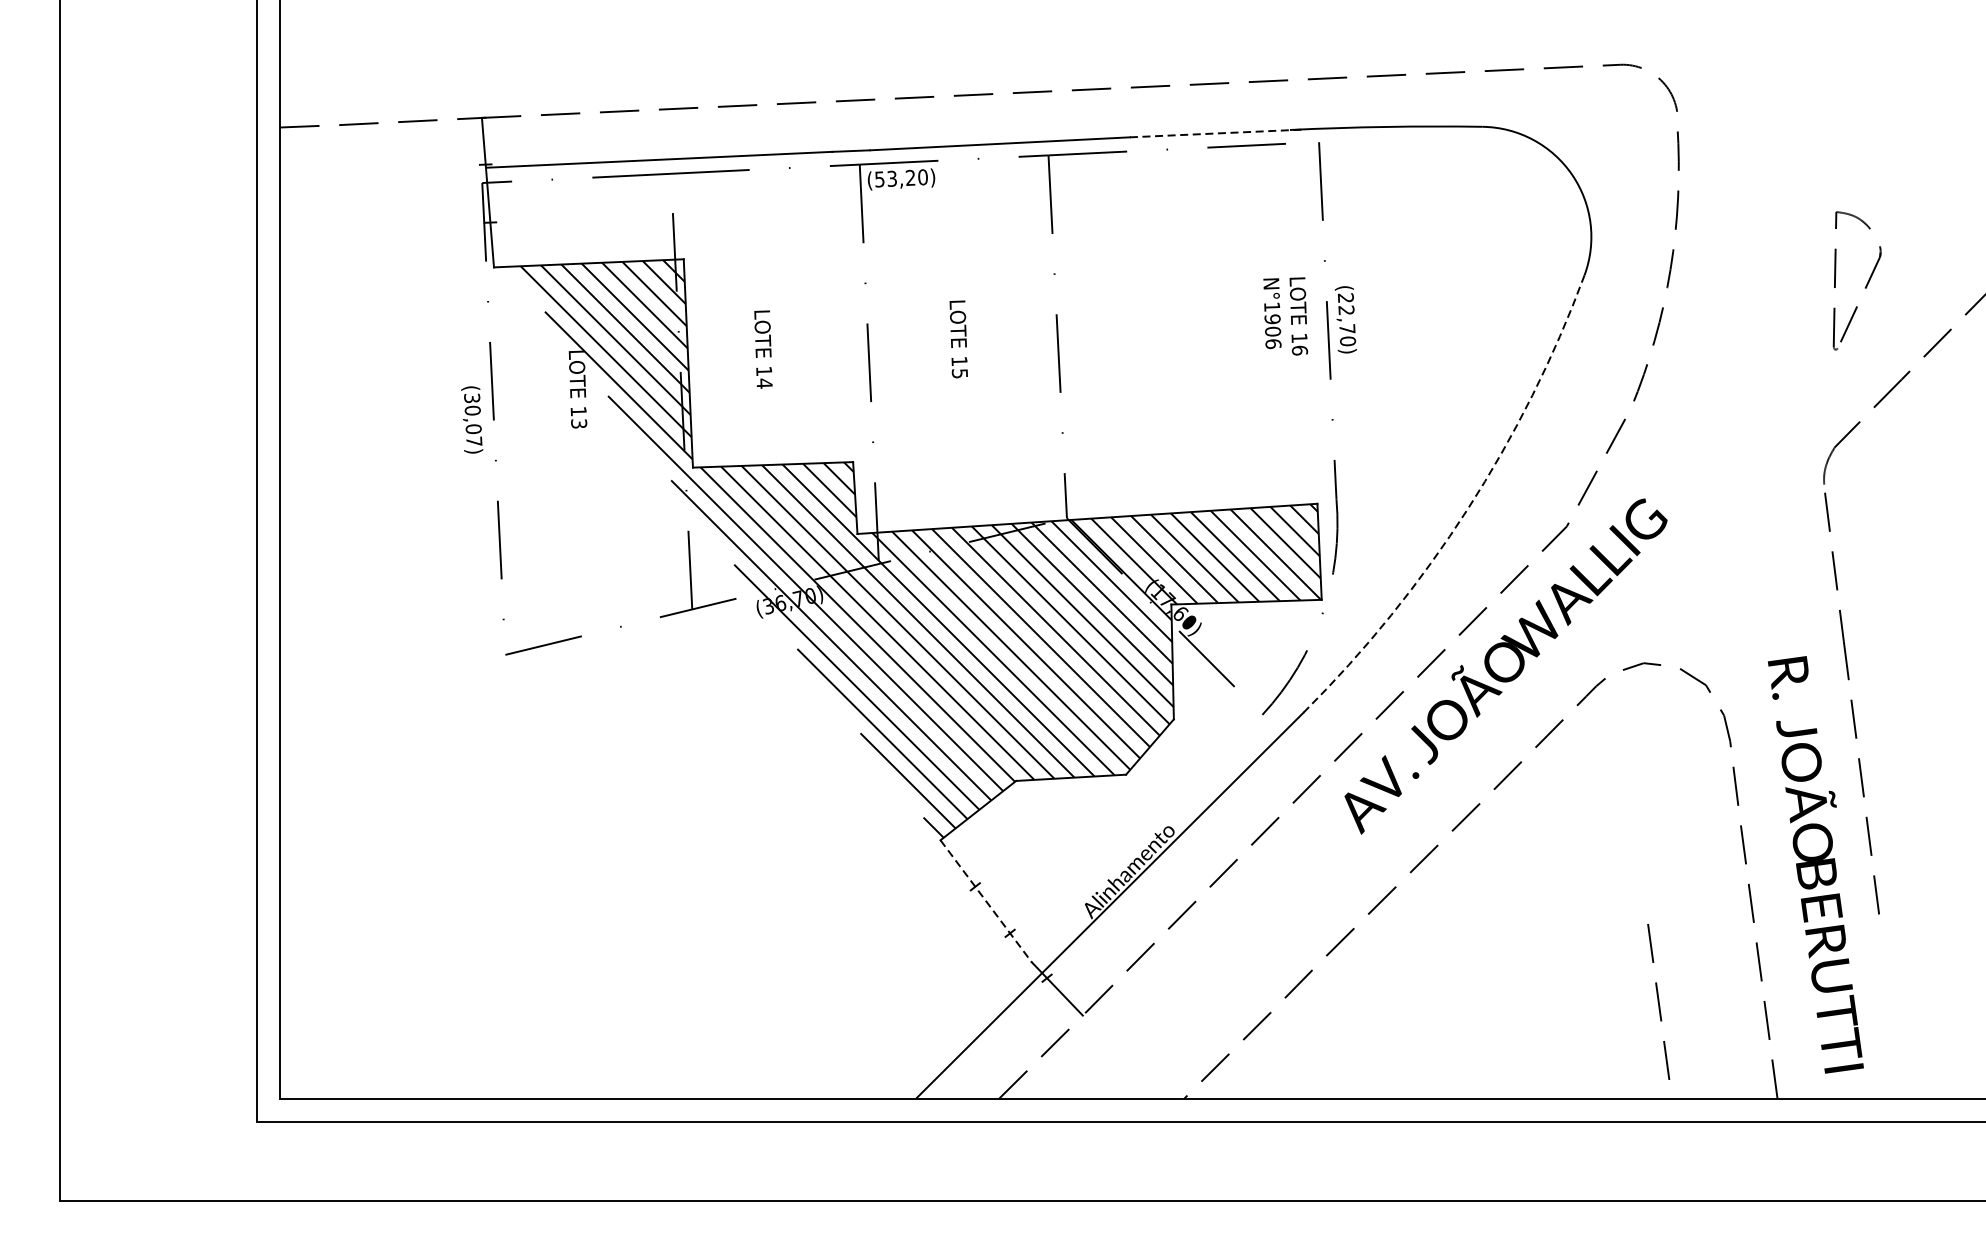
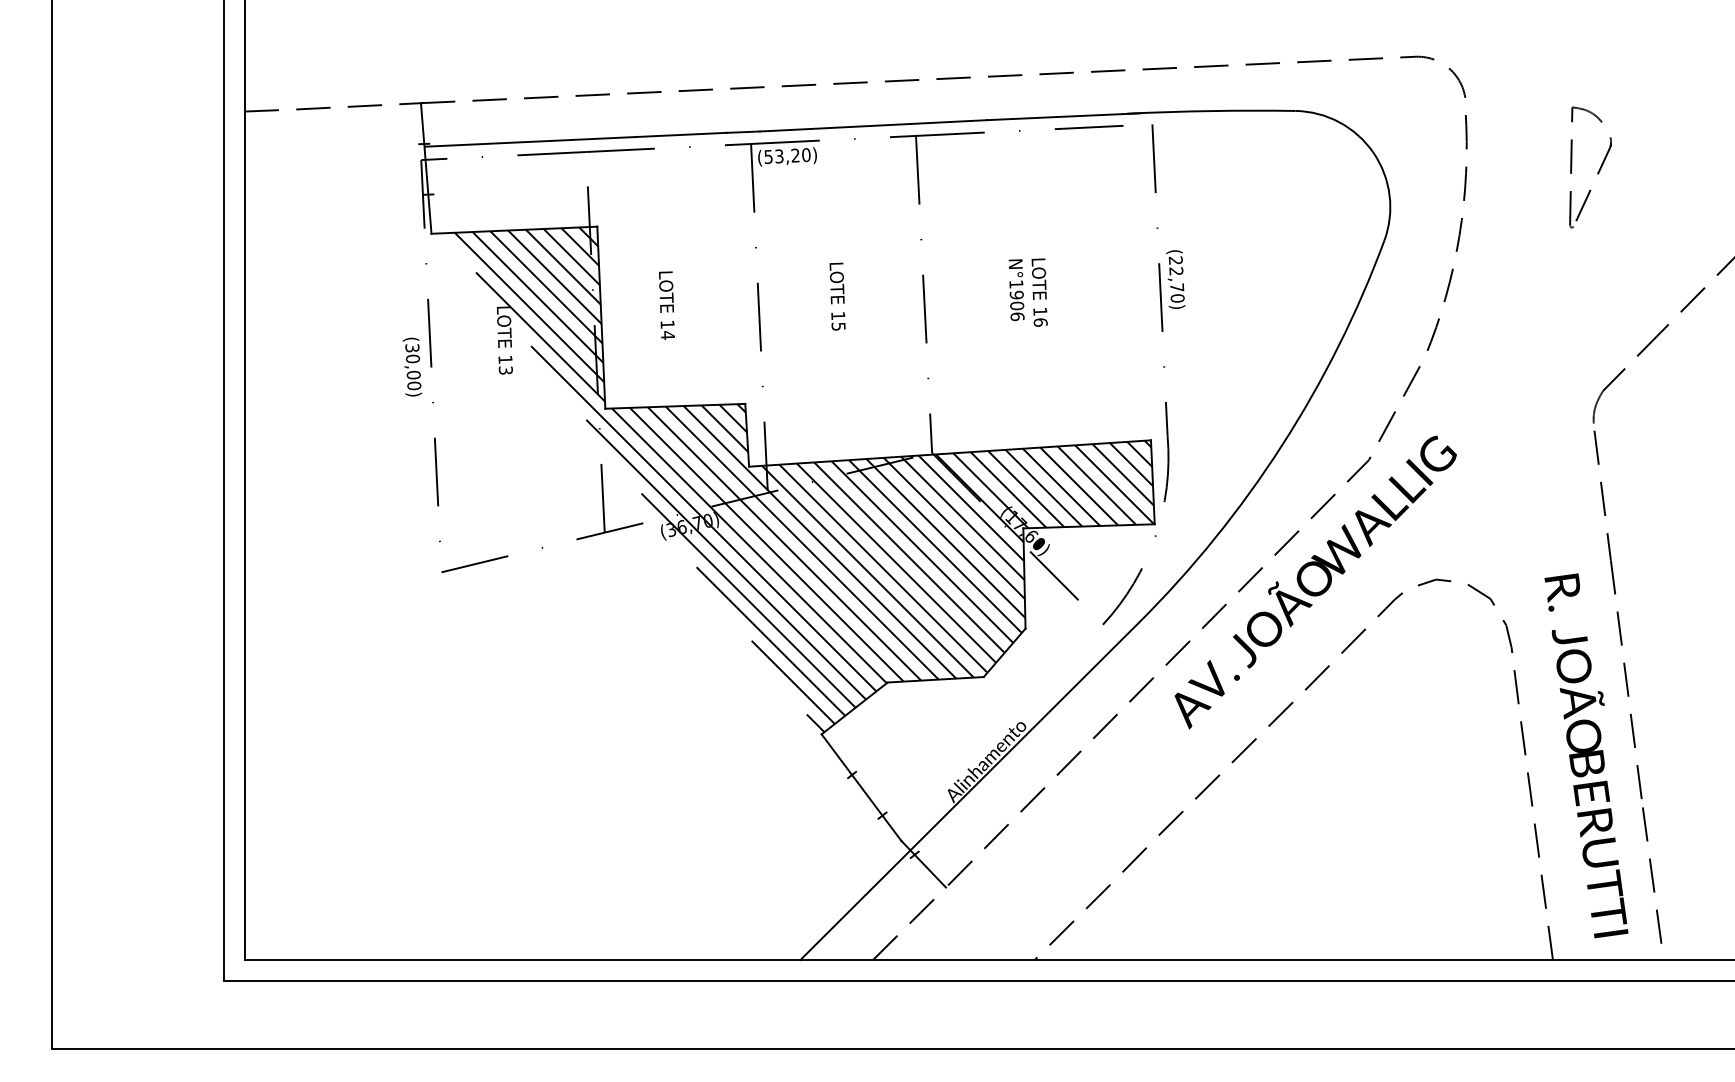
line: (1217, 133) -> (1063, 116), dashed -> solid
part: (1866, 284) -> (1598, 170), moved
text: (1284, 316) -> (1027, 292), moved
text: (474, 441) -> (414, 385), (30,07) -> (30,00)
arc: (1467, 509) -> (1282, 445), dashed -> solid
line: (986, 901) -> (861, 787), dashed -> solid
line: (1659, 1001) -> (1652, 875), moved

